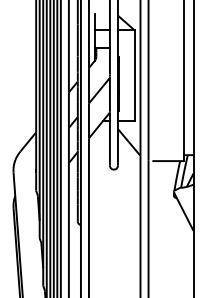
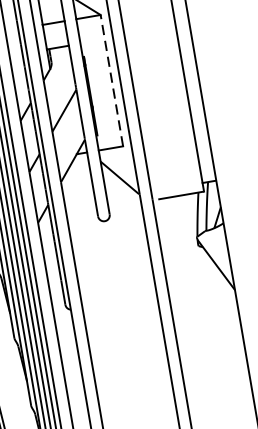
line: (134, 75) -> (111, 80), solid -> dashed

